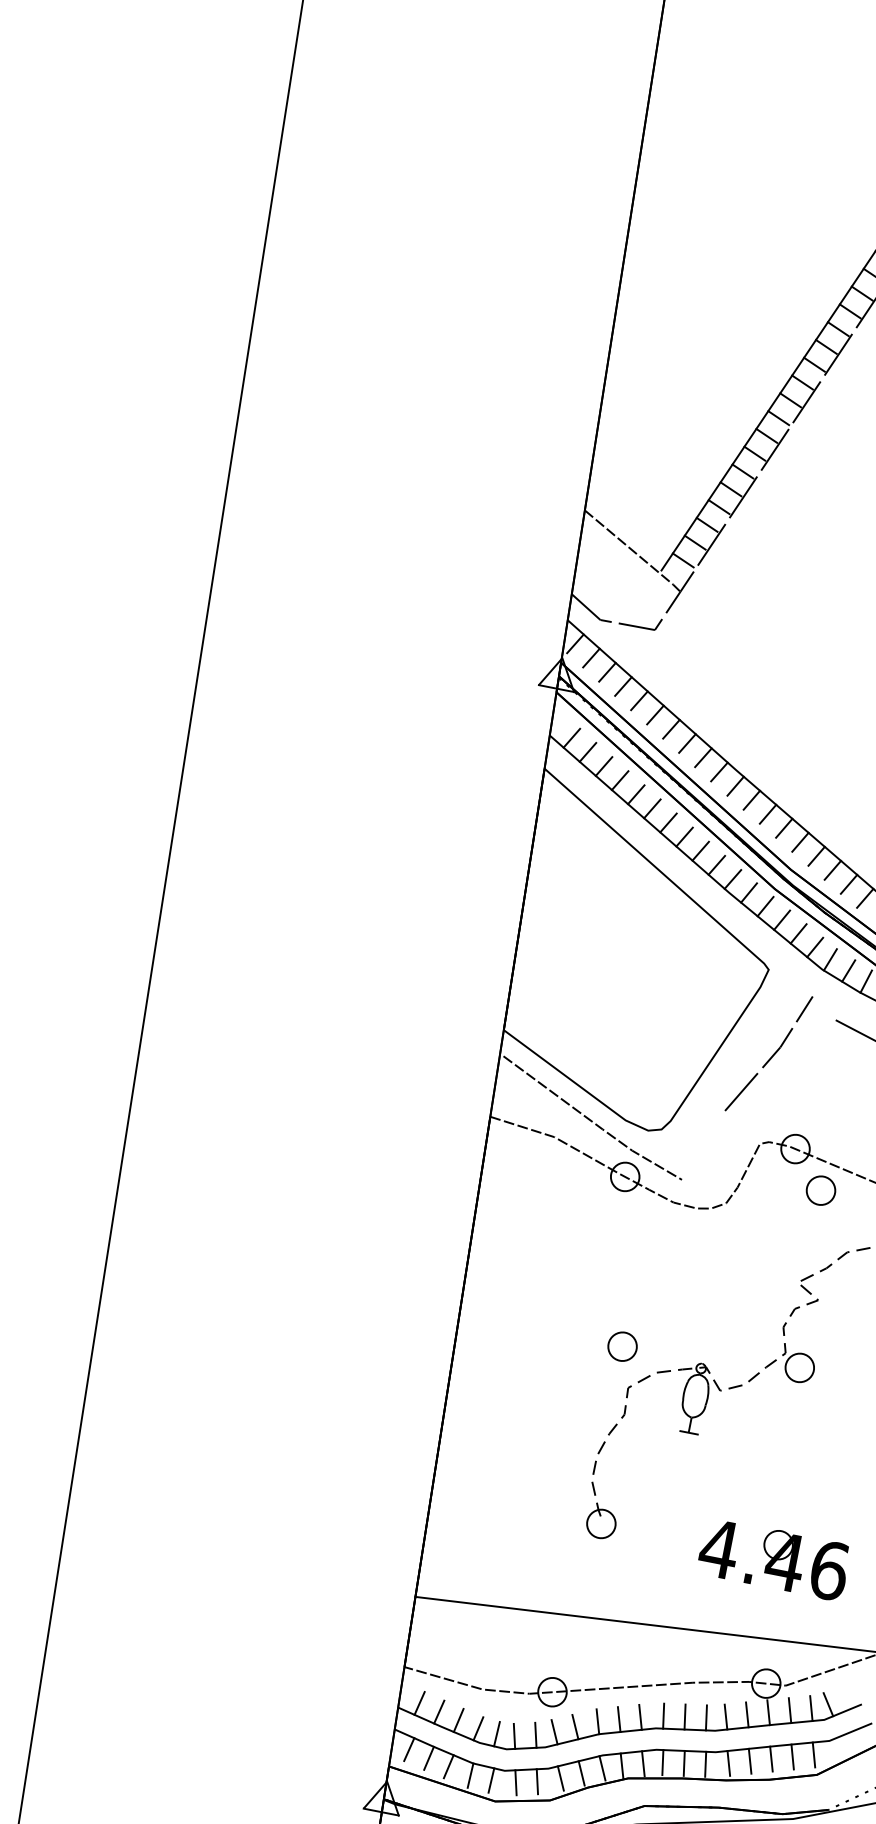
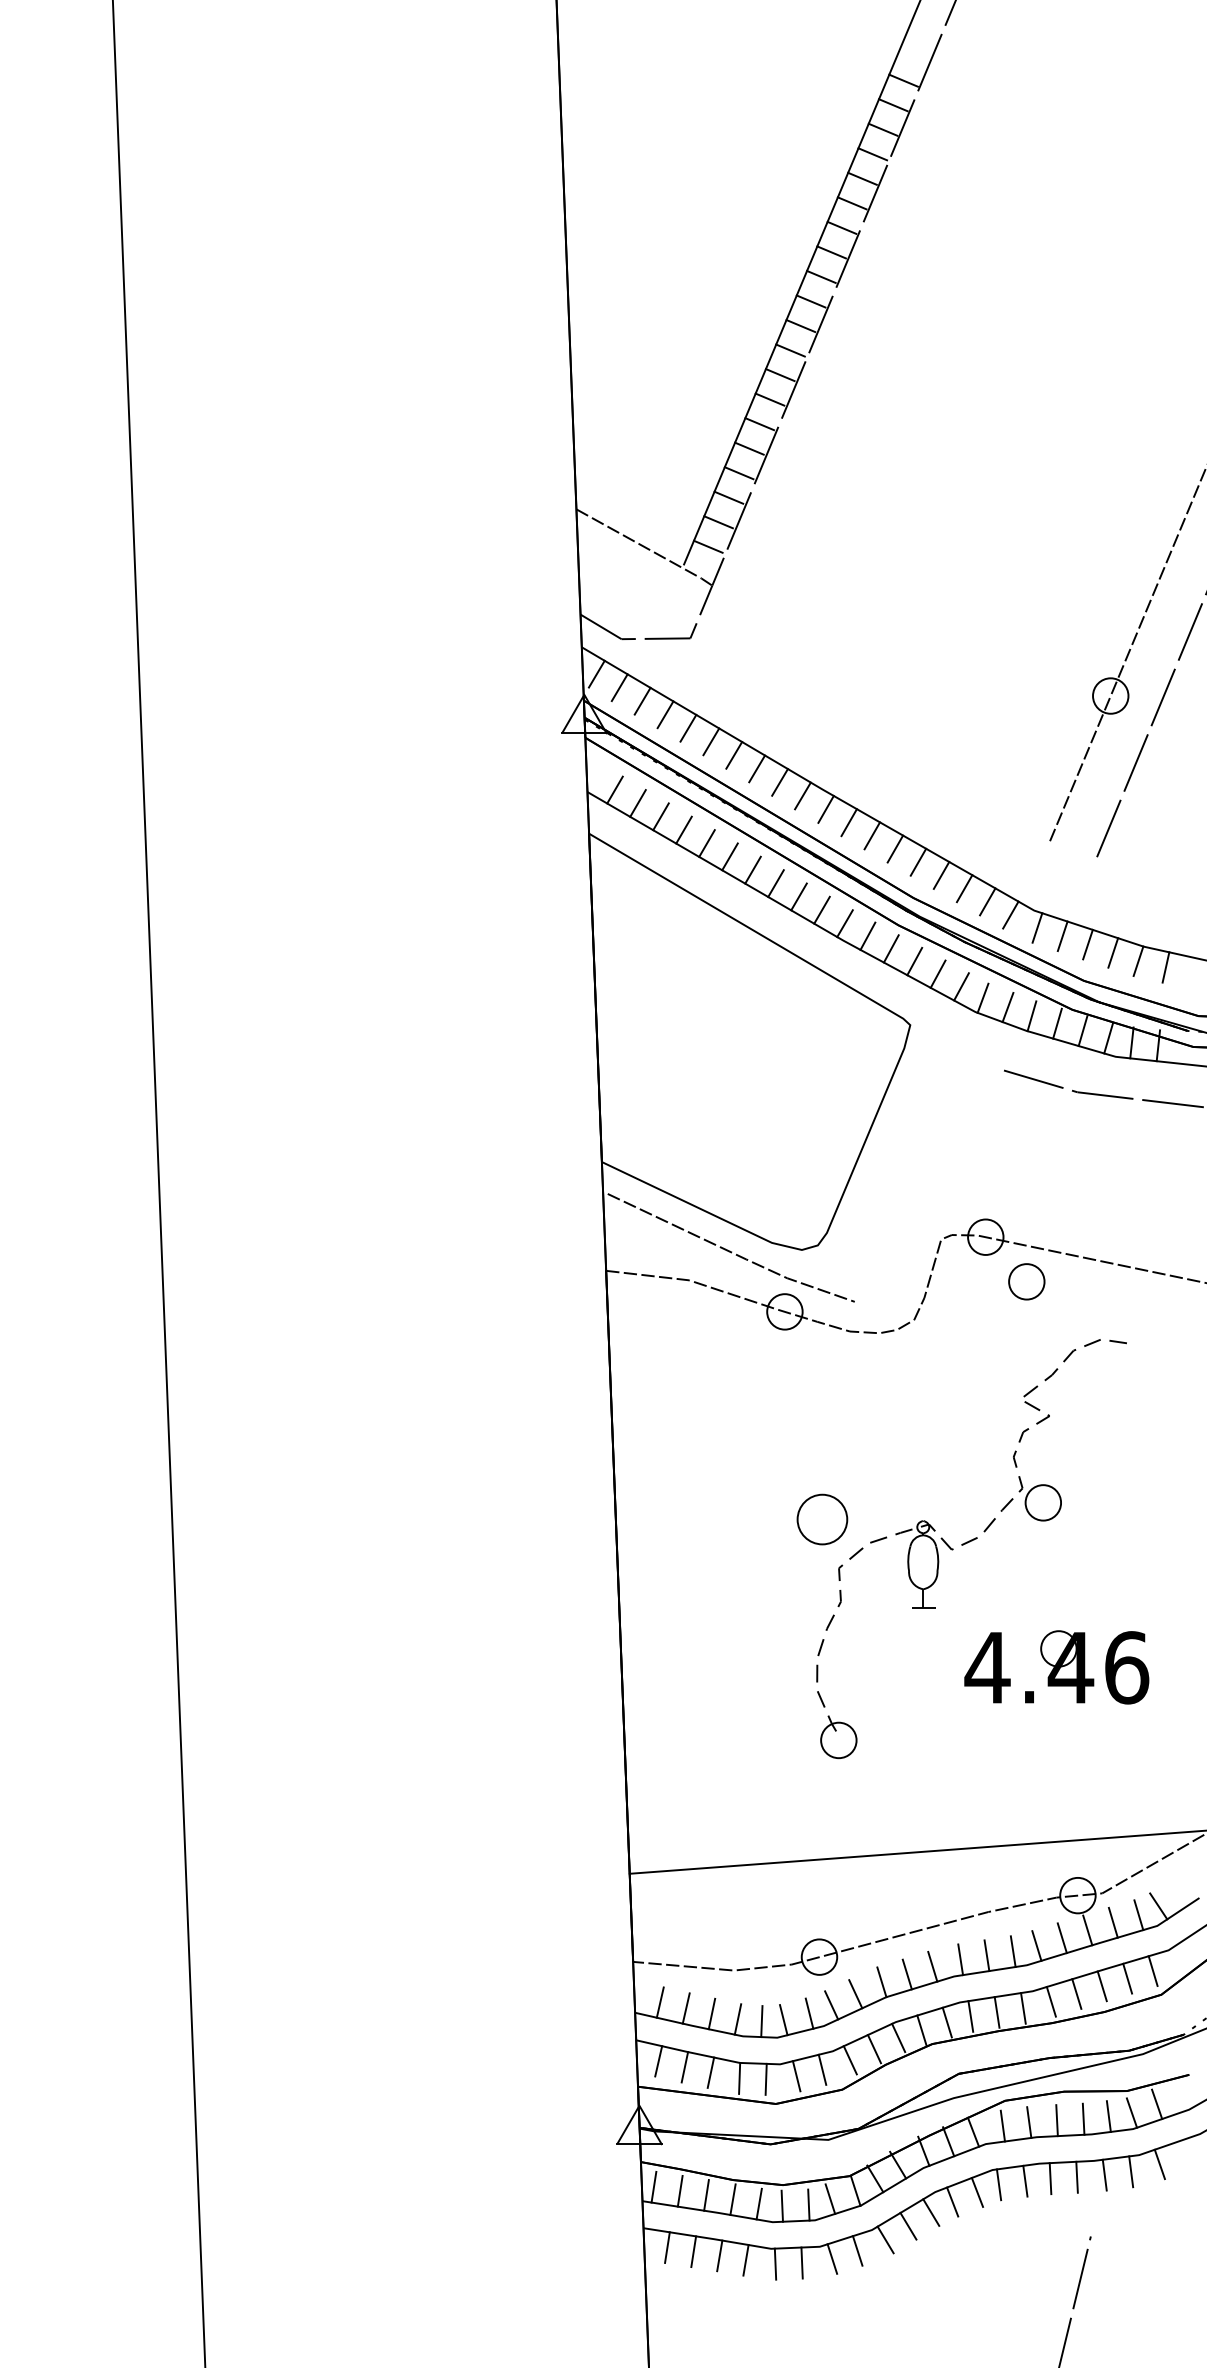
line: (771, 1055) -> (934, 1129), removed
part: (622, 1345) -> (821, 1518), size x1.4
part: (773, 1559) -> (1056, 1667), moved

